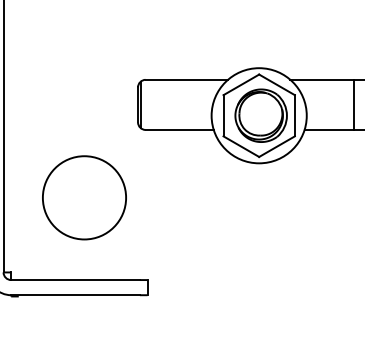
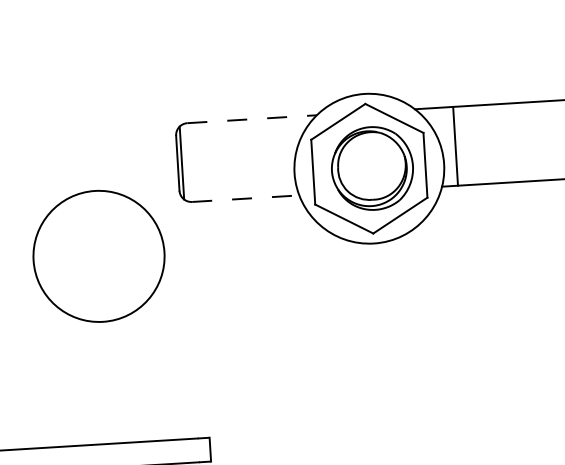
line: (187, 79) -> (253, 118), solid -> dashed
line: (353, 104) -> (455, 145), moved
line: (180, 129) -> (246, 197), solid -> dashed
circle: (84, 197) -> (98, 255), moved

